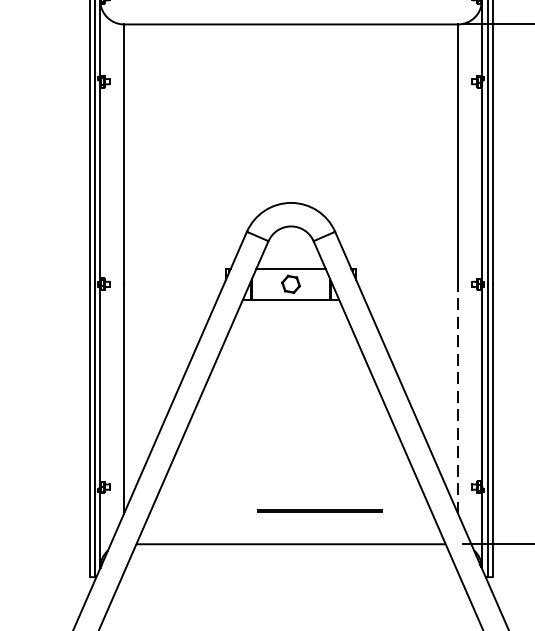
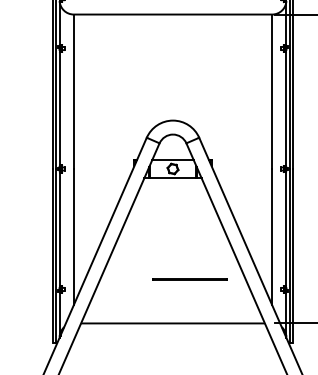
line: (458, 397) -> (272, 236), dashed -> solid
line: (318, 510) -> (189, 279), moved

